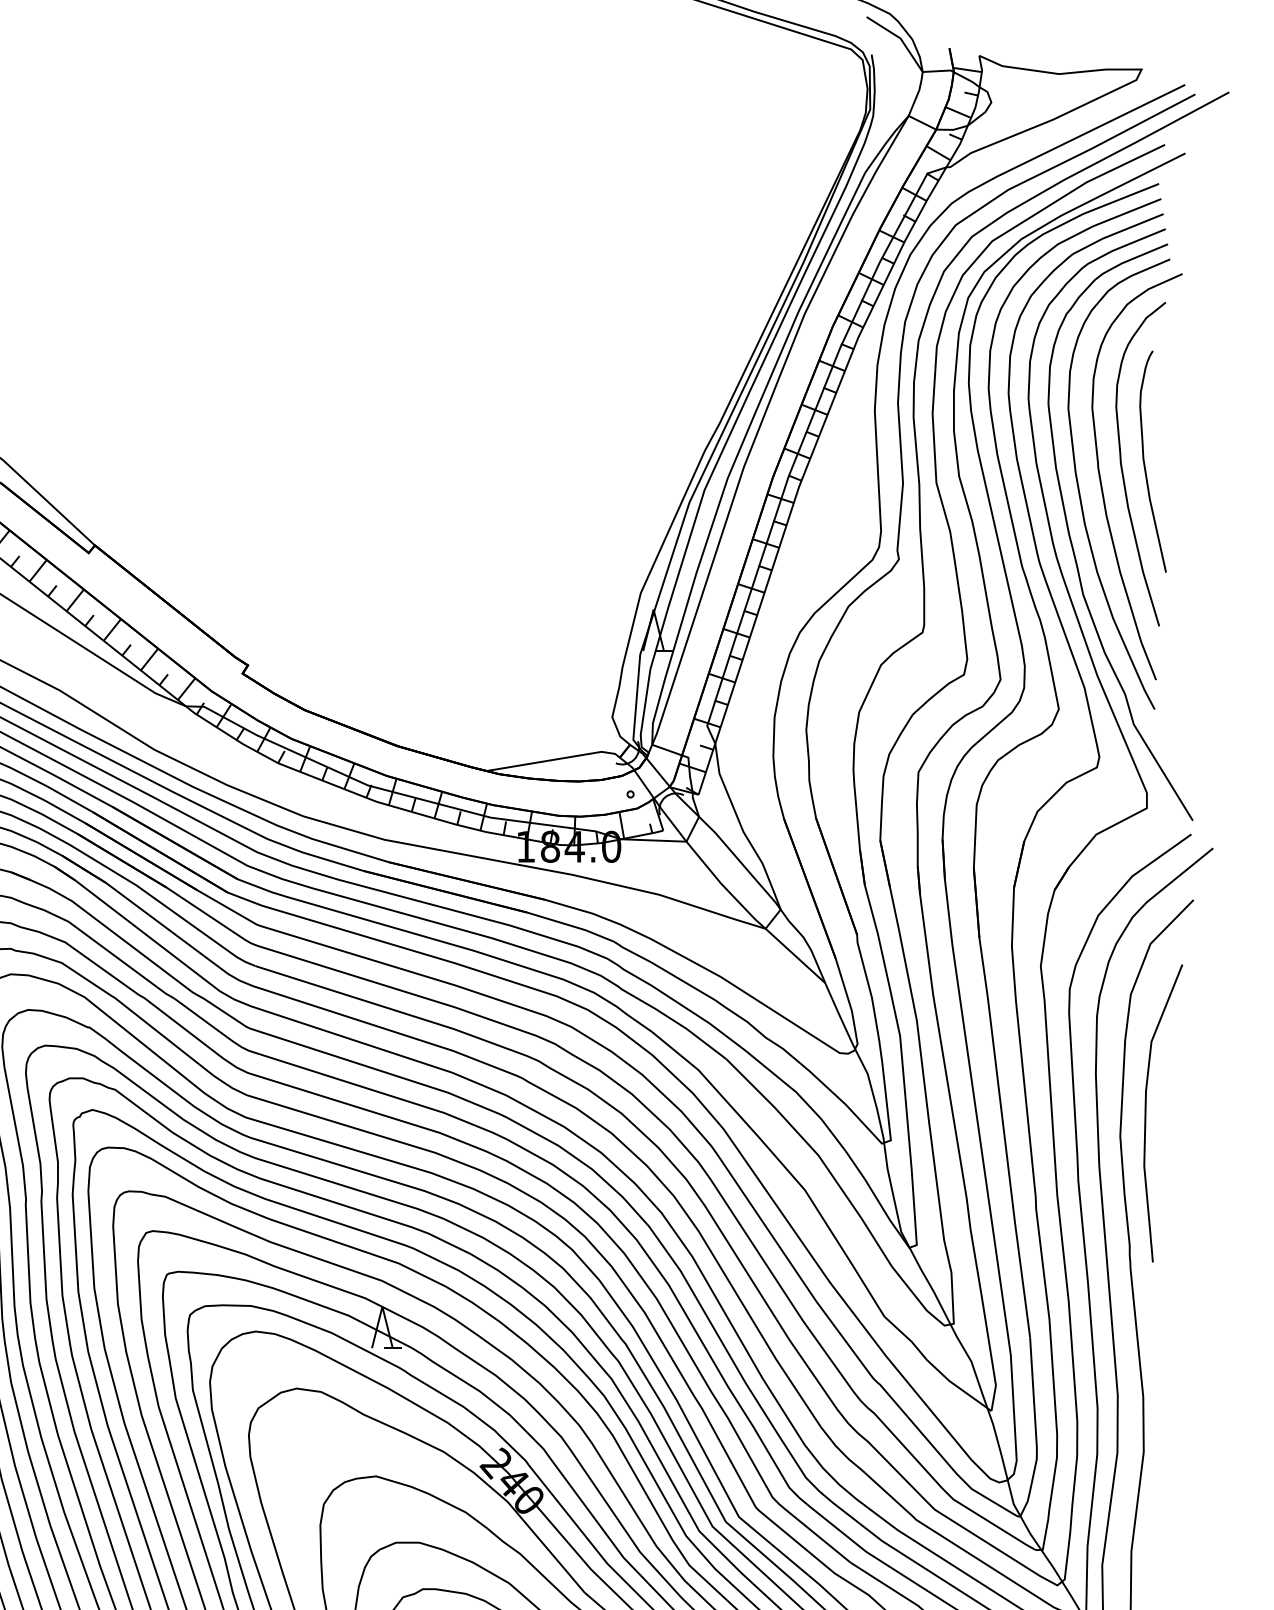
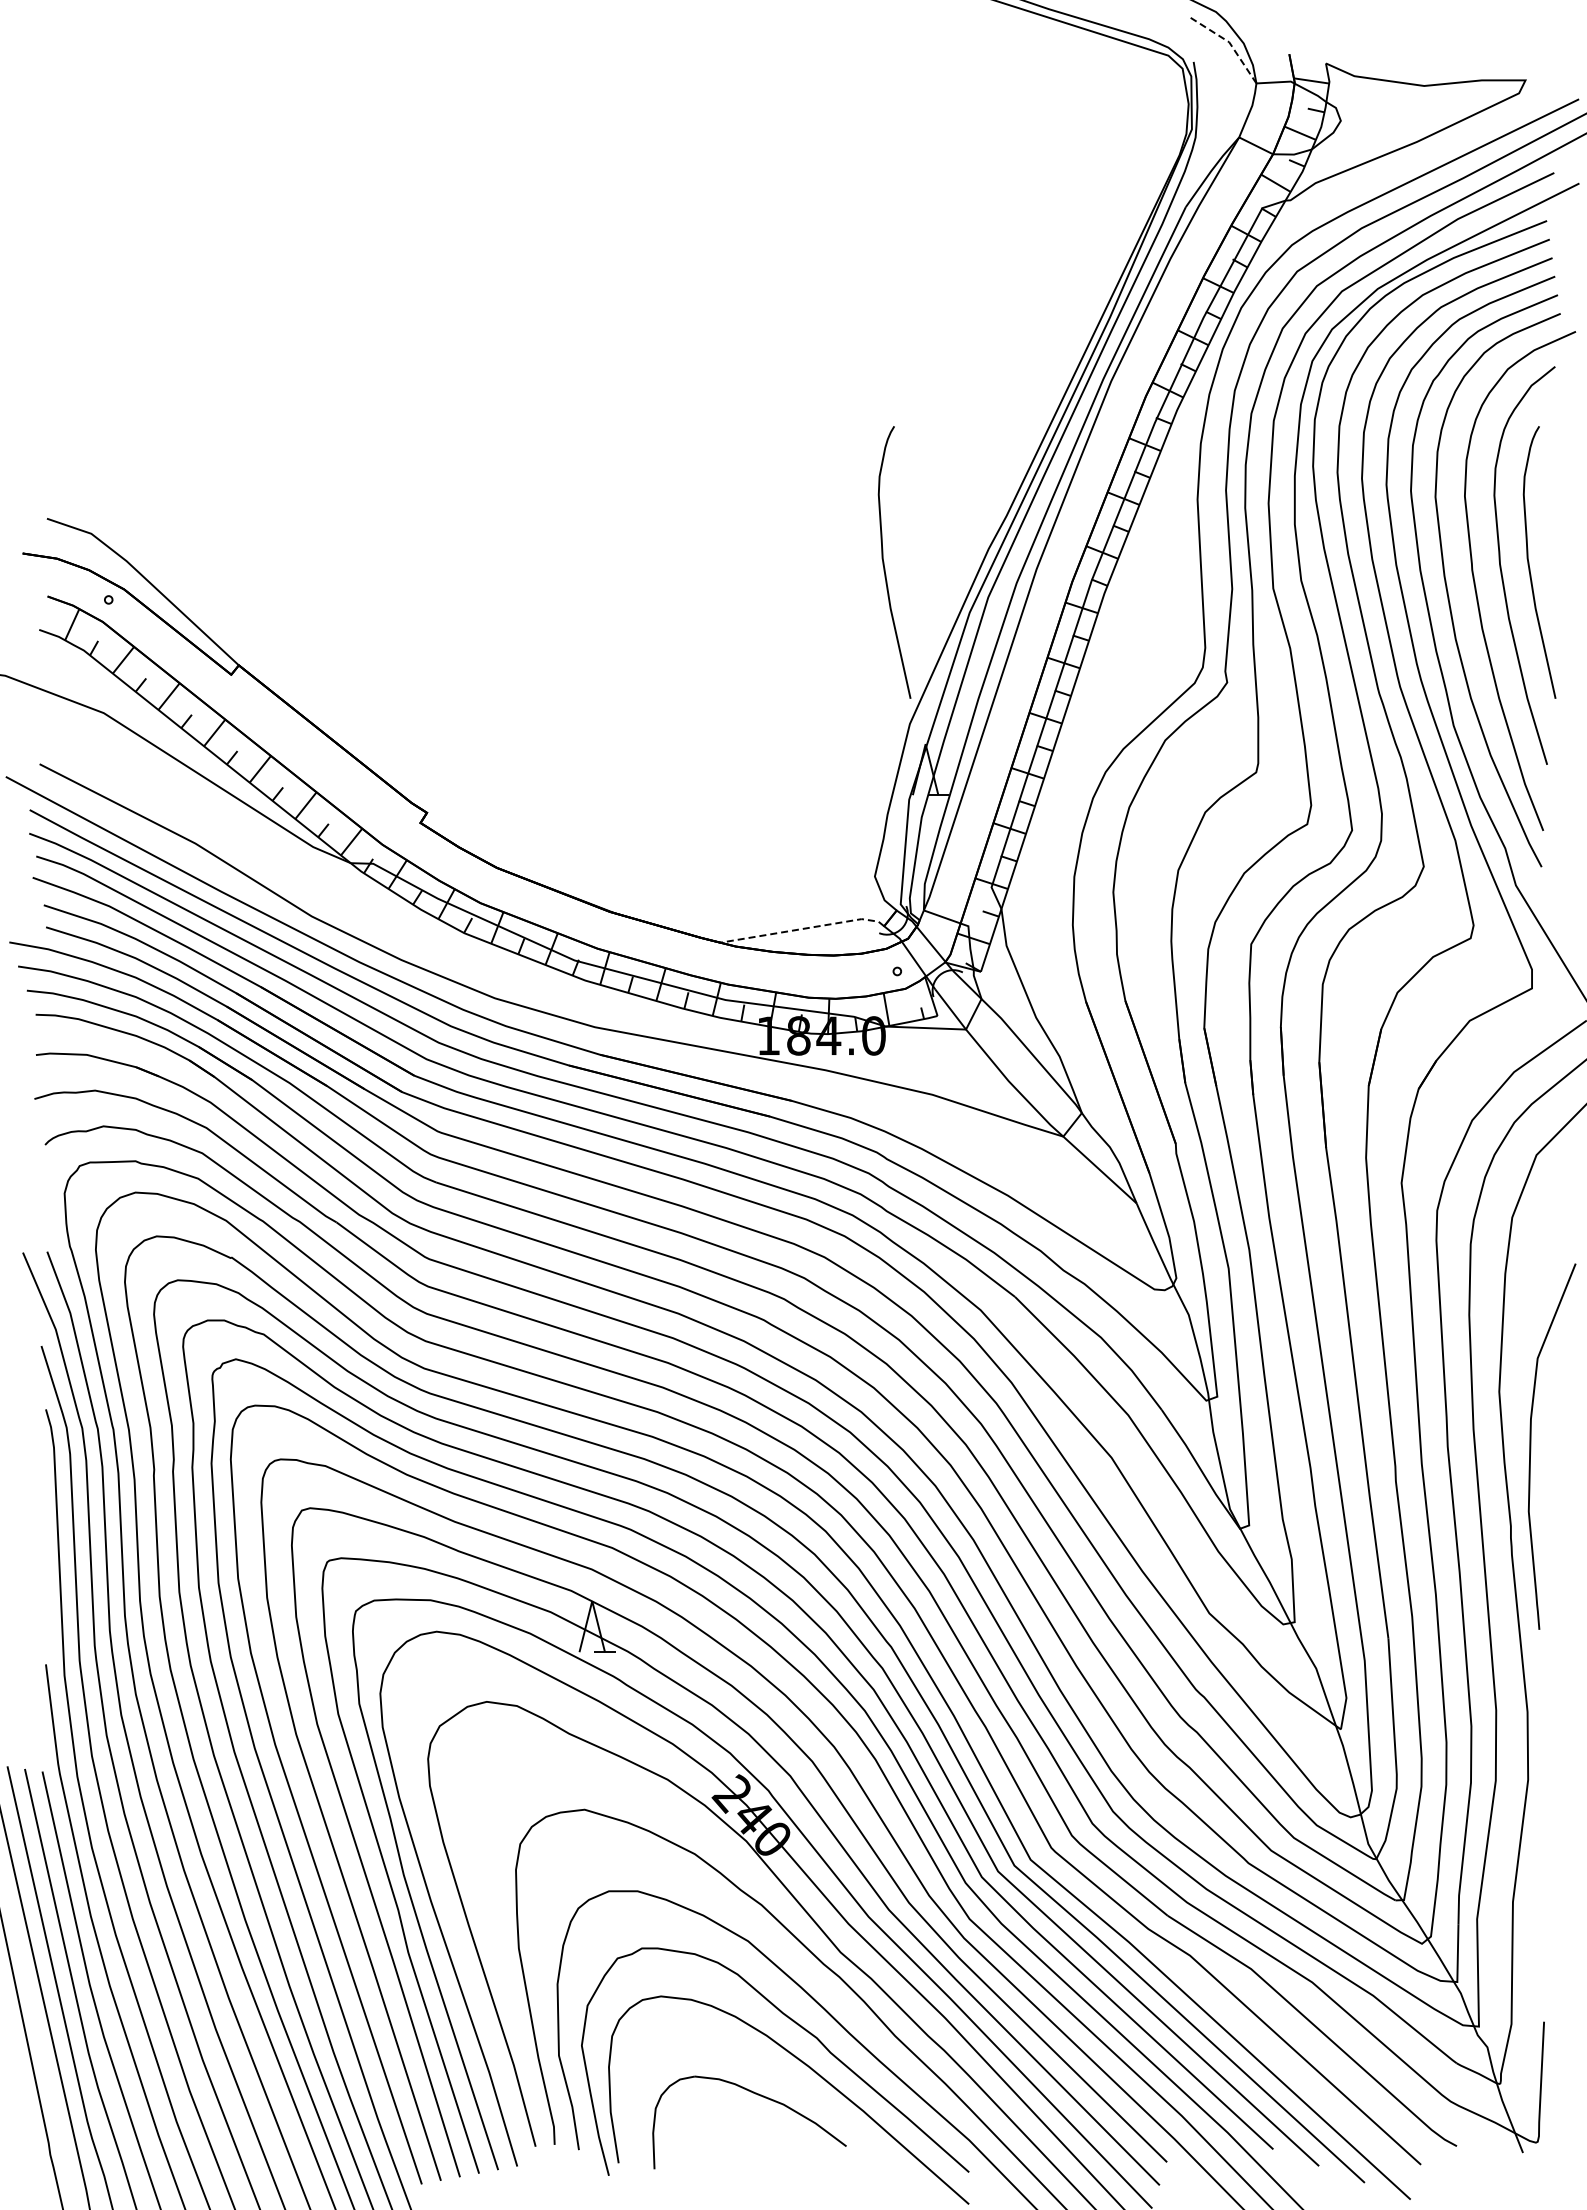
line: (900, 38) -> (1229, 42), solid -> dashed
curve: (620, 461) -> (884, 562), added
line: (554, 759) -> (803, 928), solid -> dashed
curve: (1146, 1113) -> (1531, 1446), moved

